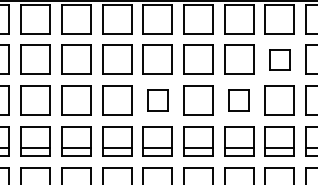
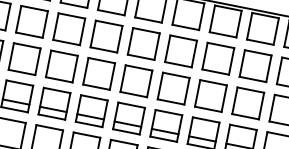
part: (279, 59) -> (255, 65), size x1.43
part: (157, 100) -> (136, 81), size x1.43
part: (239, 100) -> (211, 95), size x1.43

